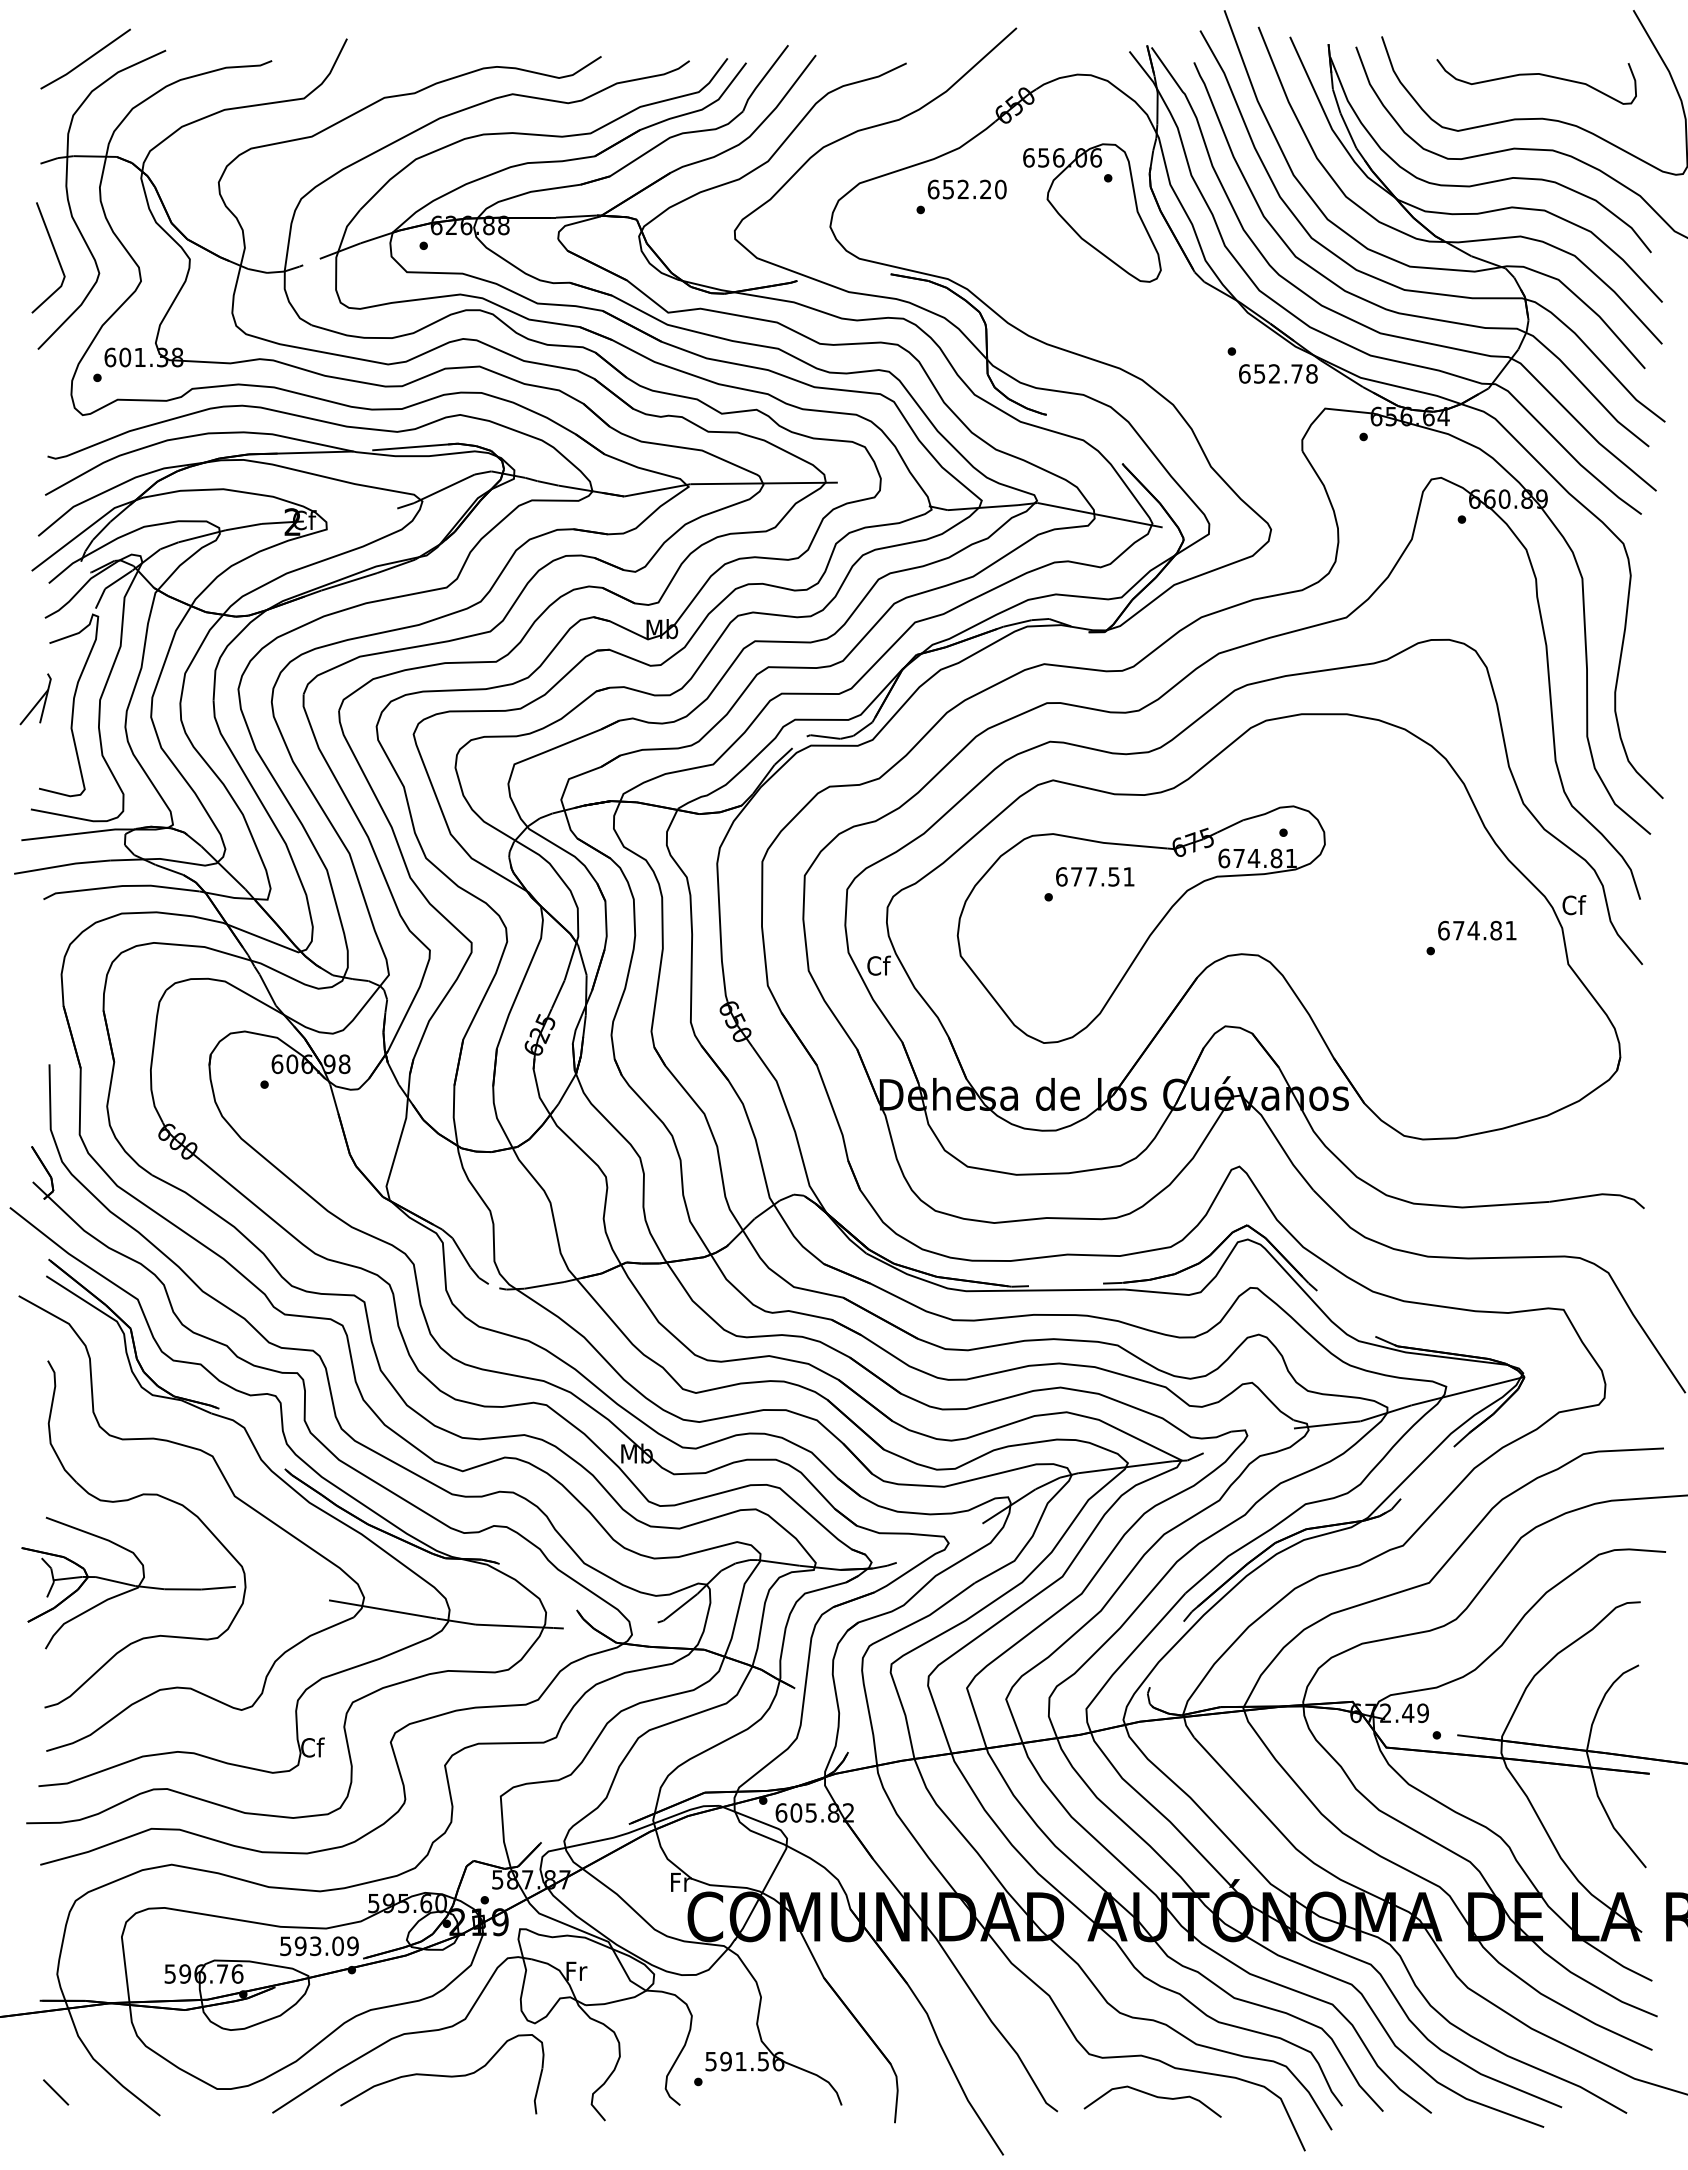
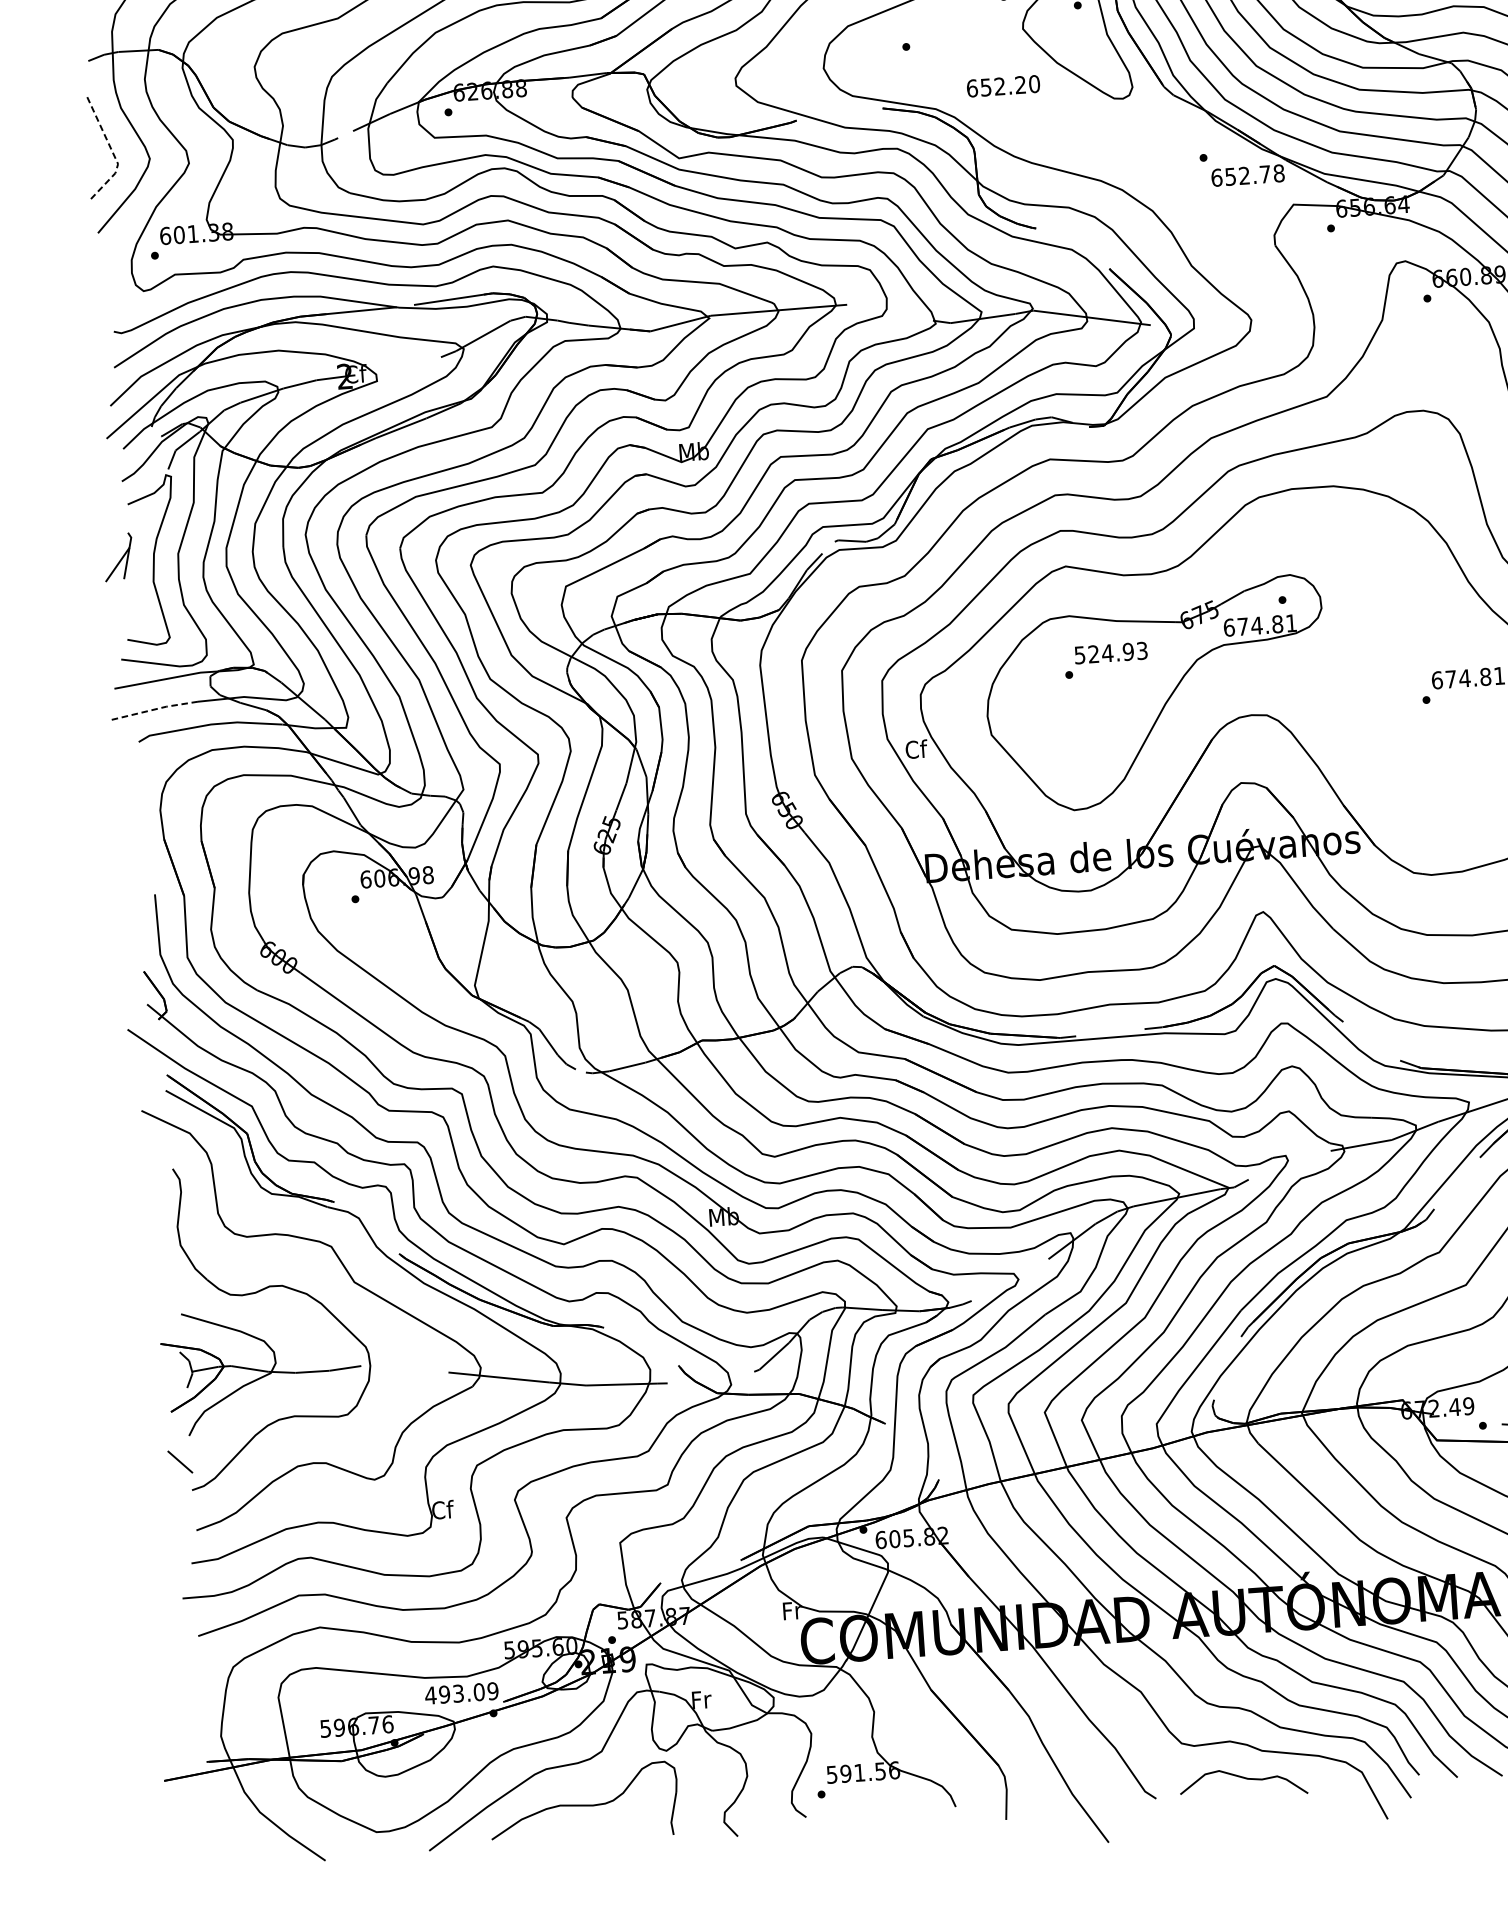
text: (966, 189) -> (1002, 86), moved
line: (60, 264) -> (113, 153), solid -> dashed
line: (62, 865) -> (154, 709), solid -> dashed
text: (1095, 876) -> (1111, 652), 677.51 -> 524.93
text: (285, 1946) -> (430, 1695), 593.09 -> 493.09
line: (56, 2092) -> (180, 1462), moved

